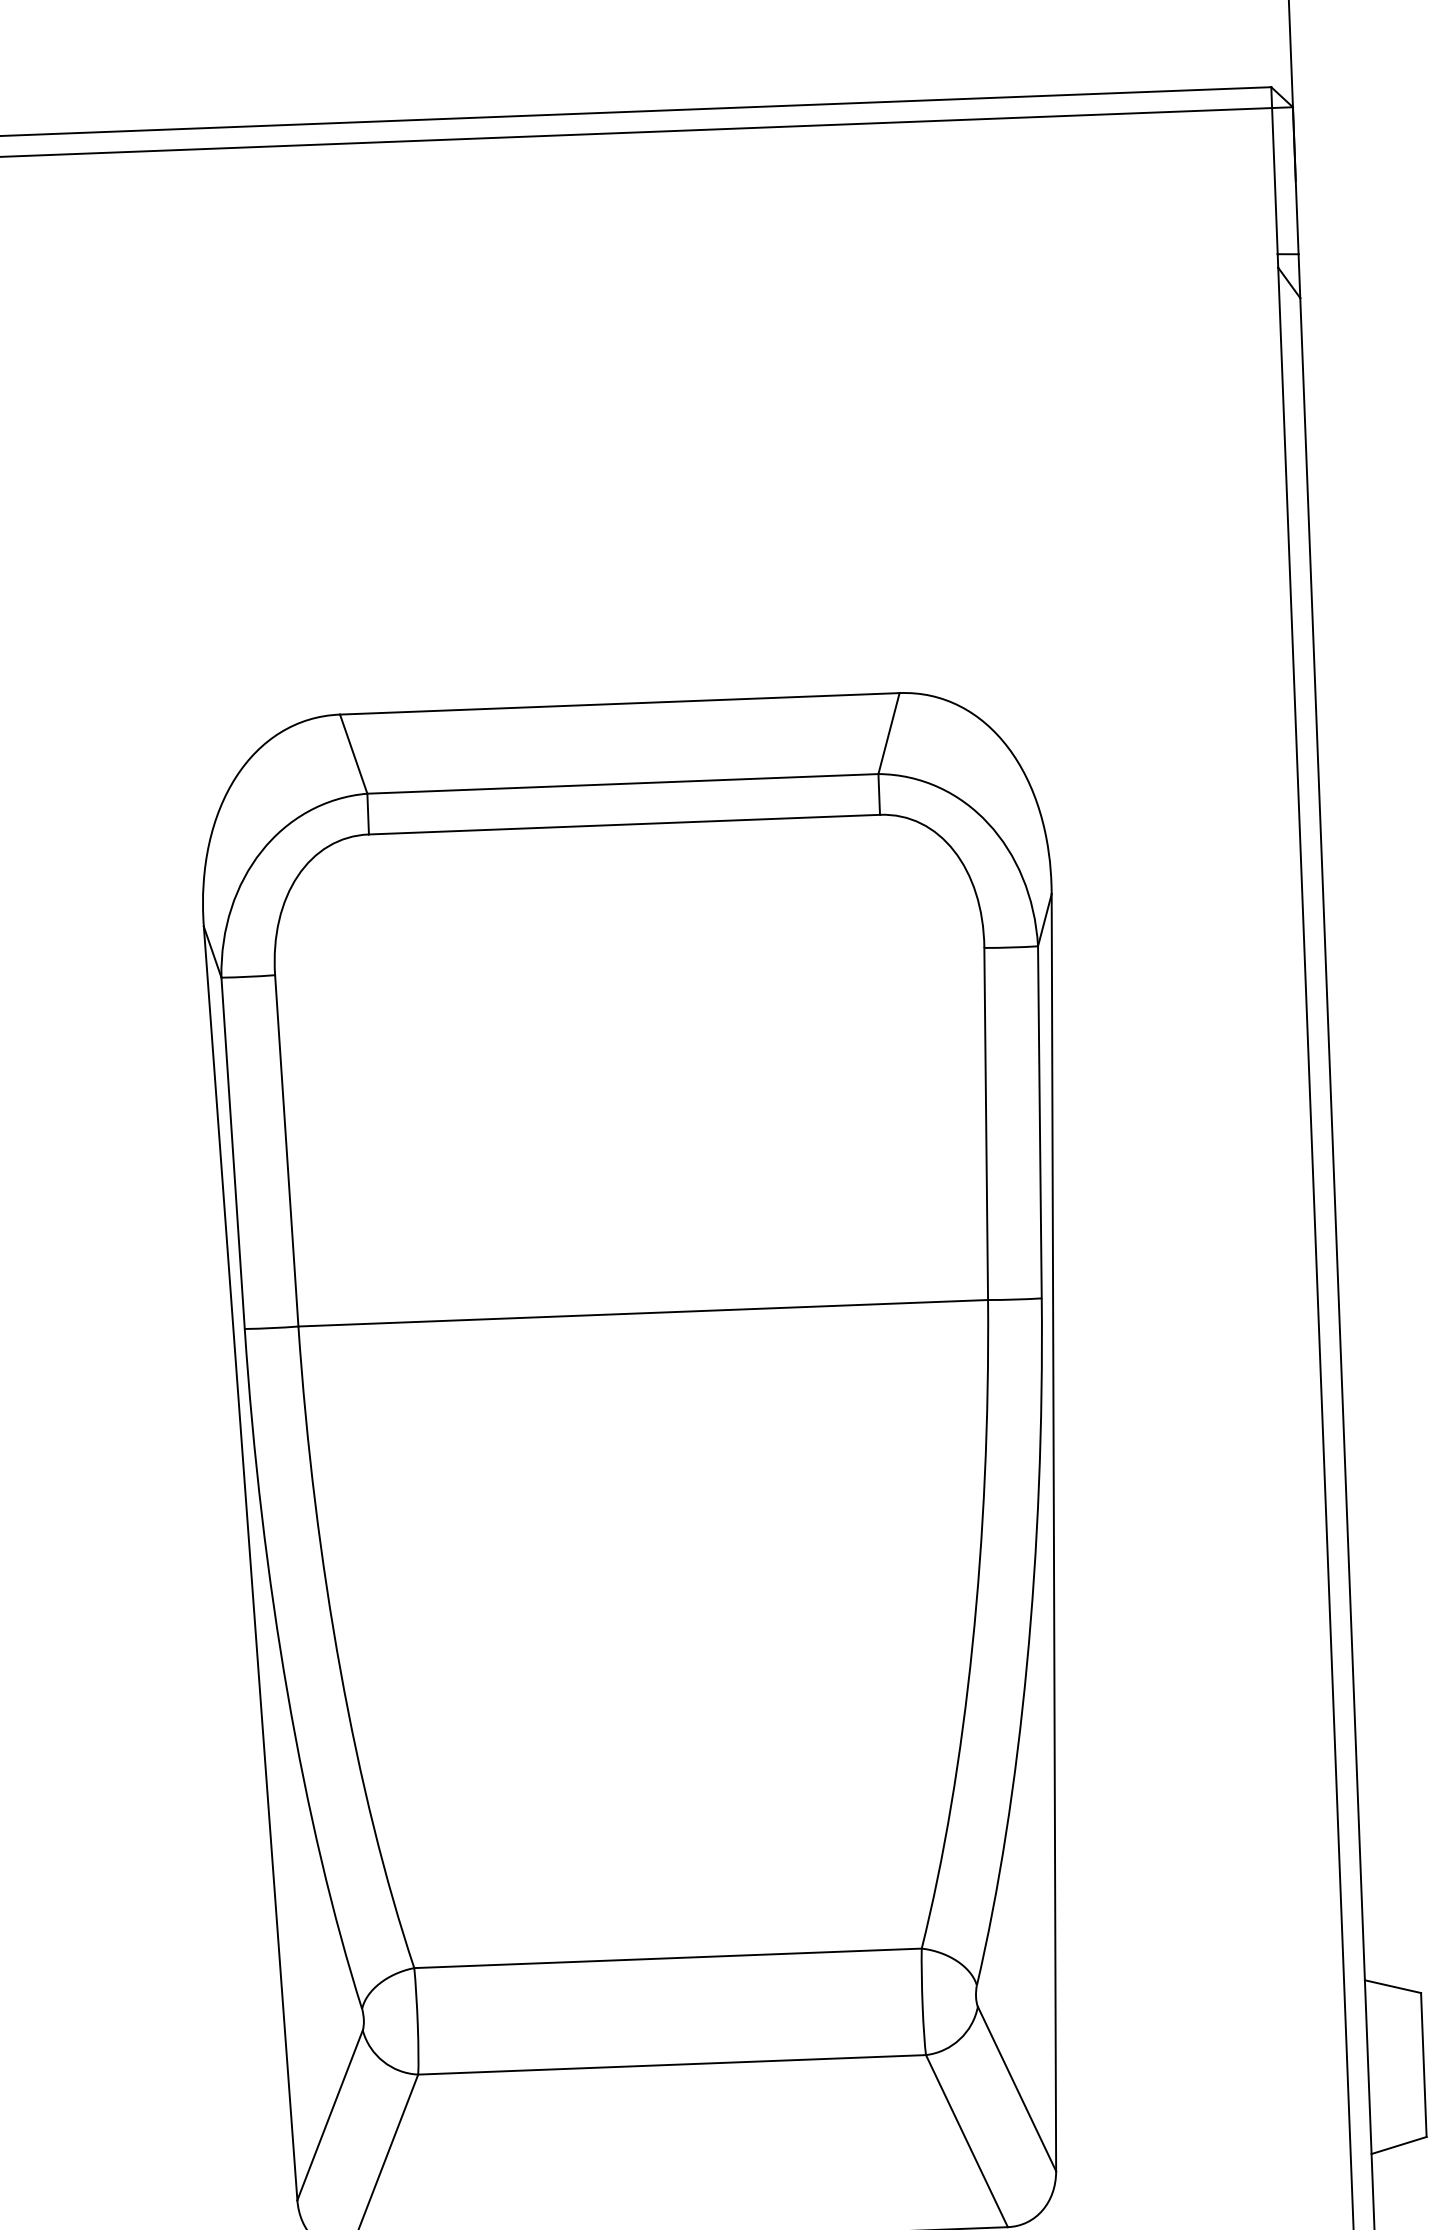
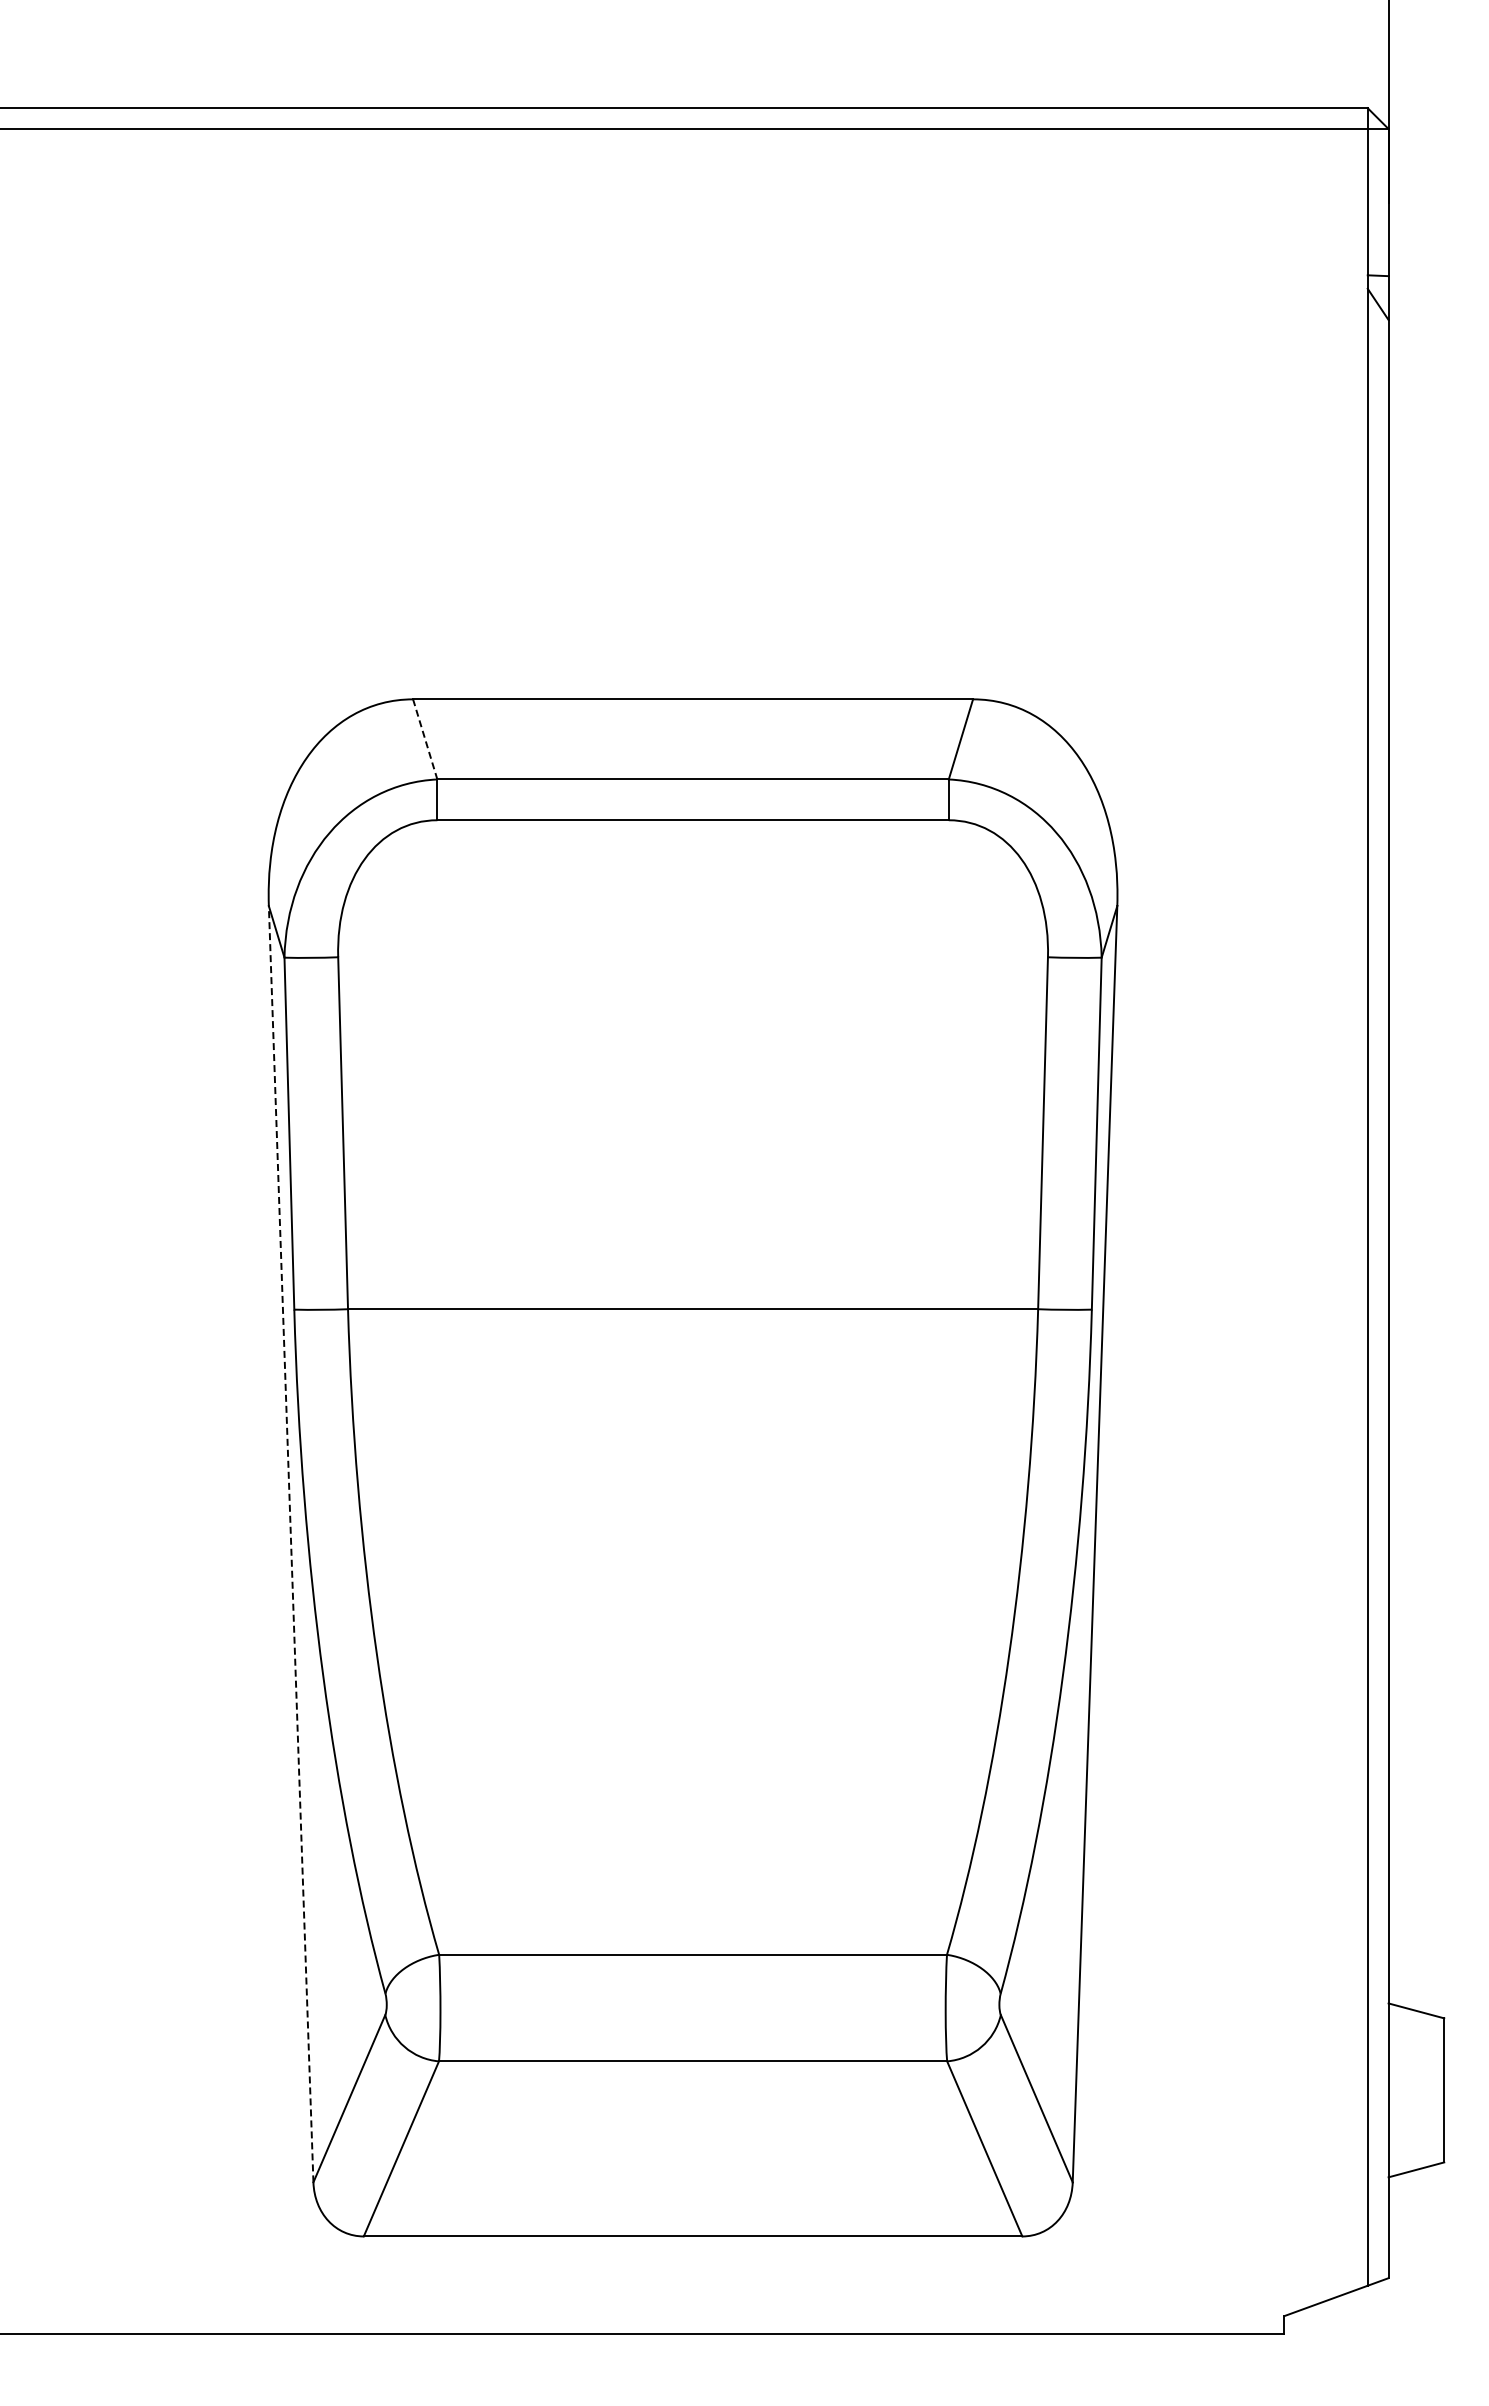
line: (353, 754) -> (425, 739), solid -> dashed
line: (250, 1563) -> (291, 1544), solid -> dashed

